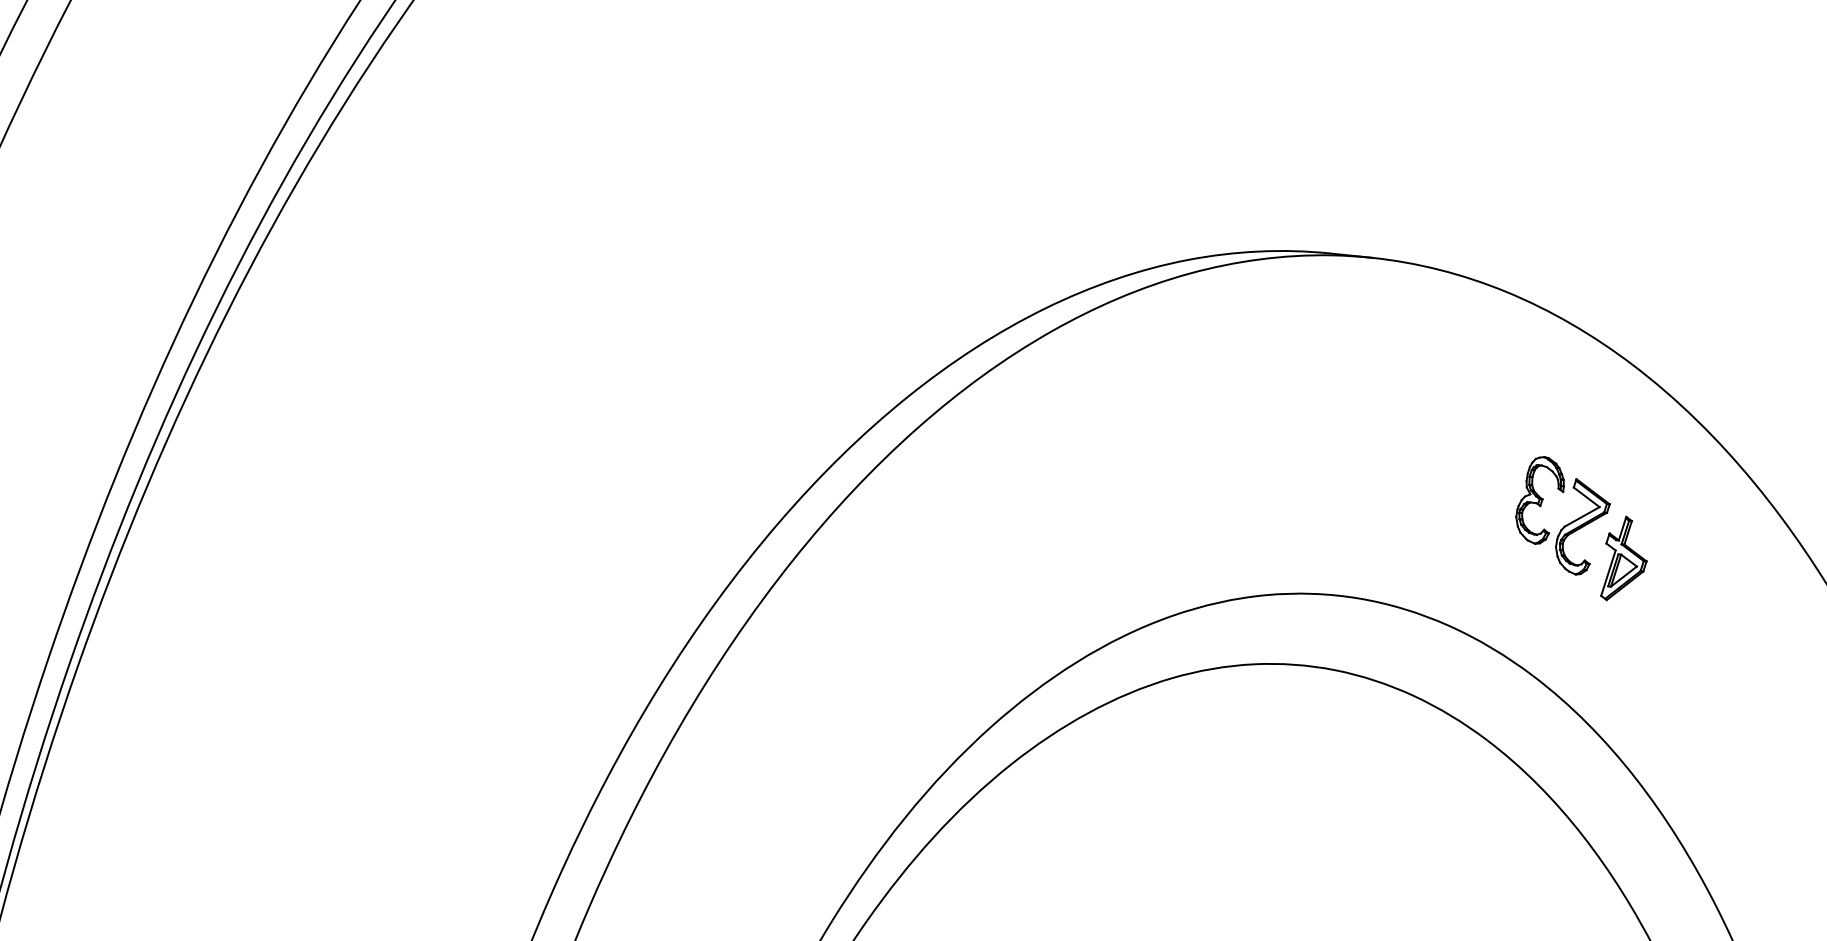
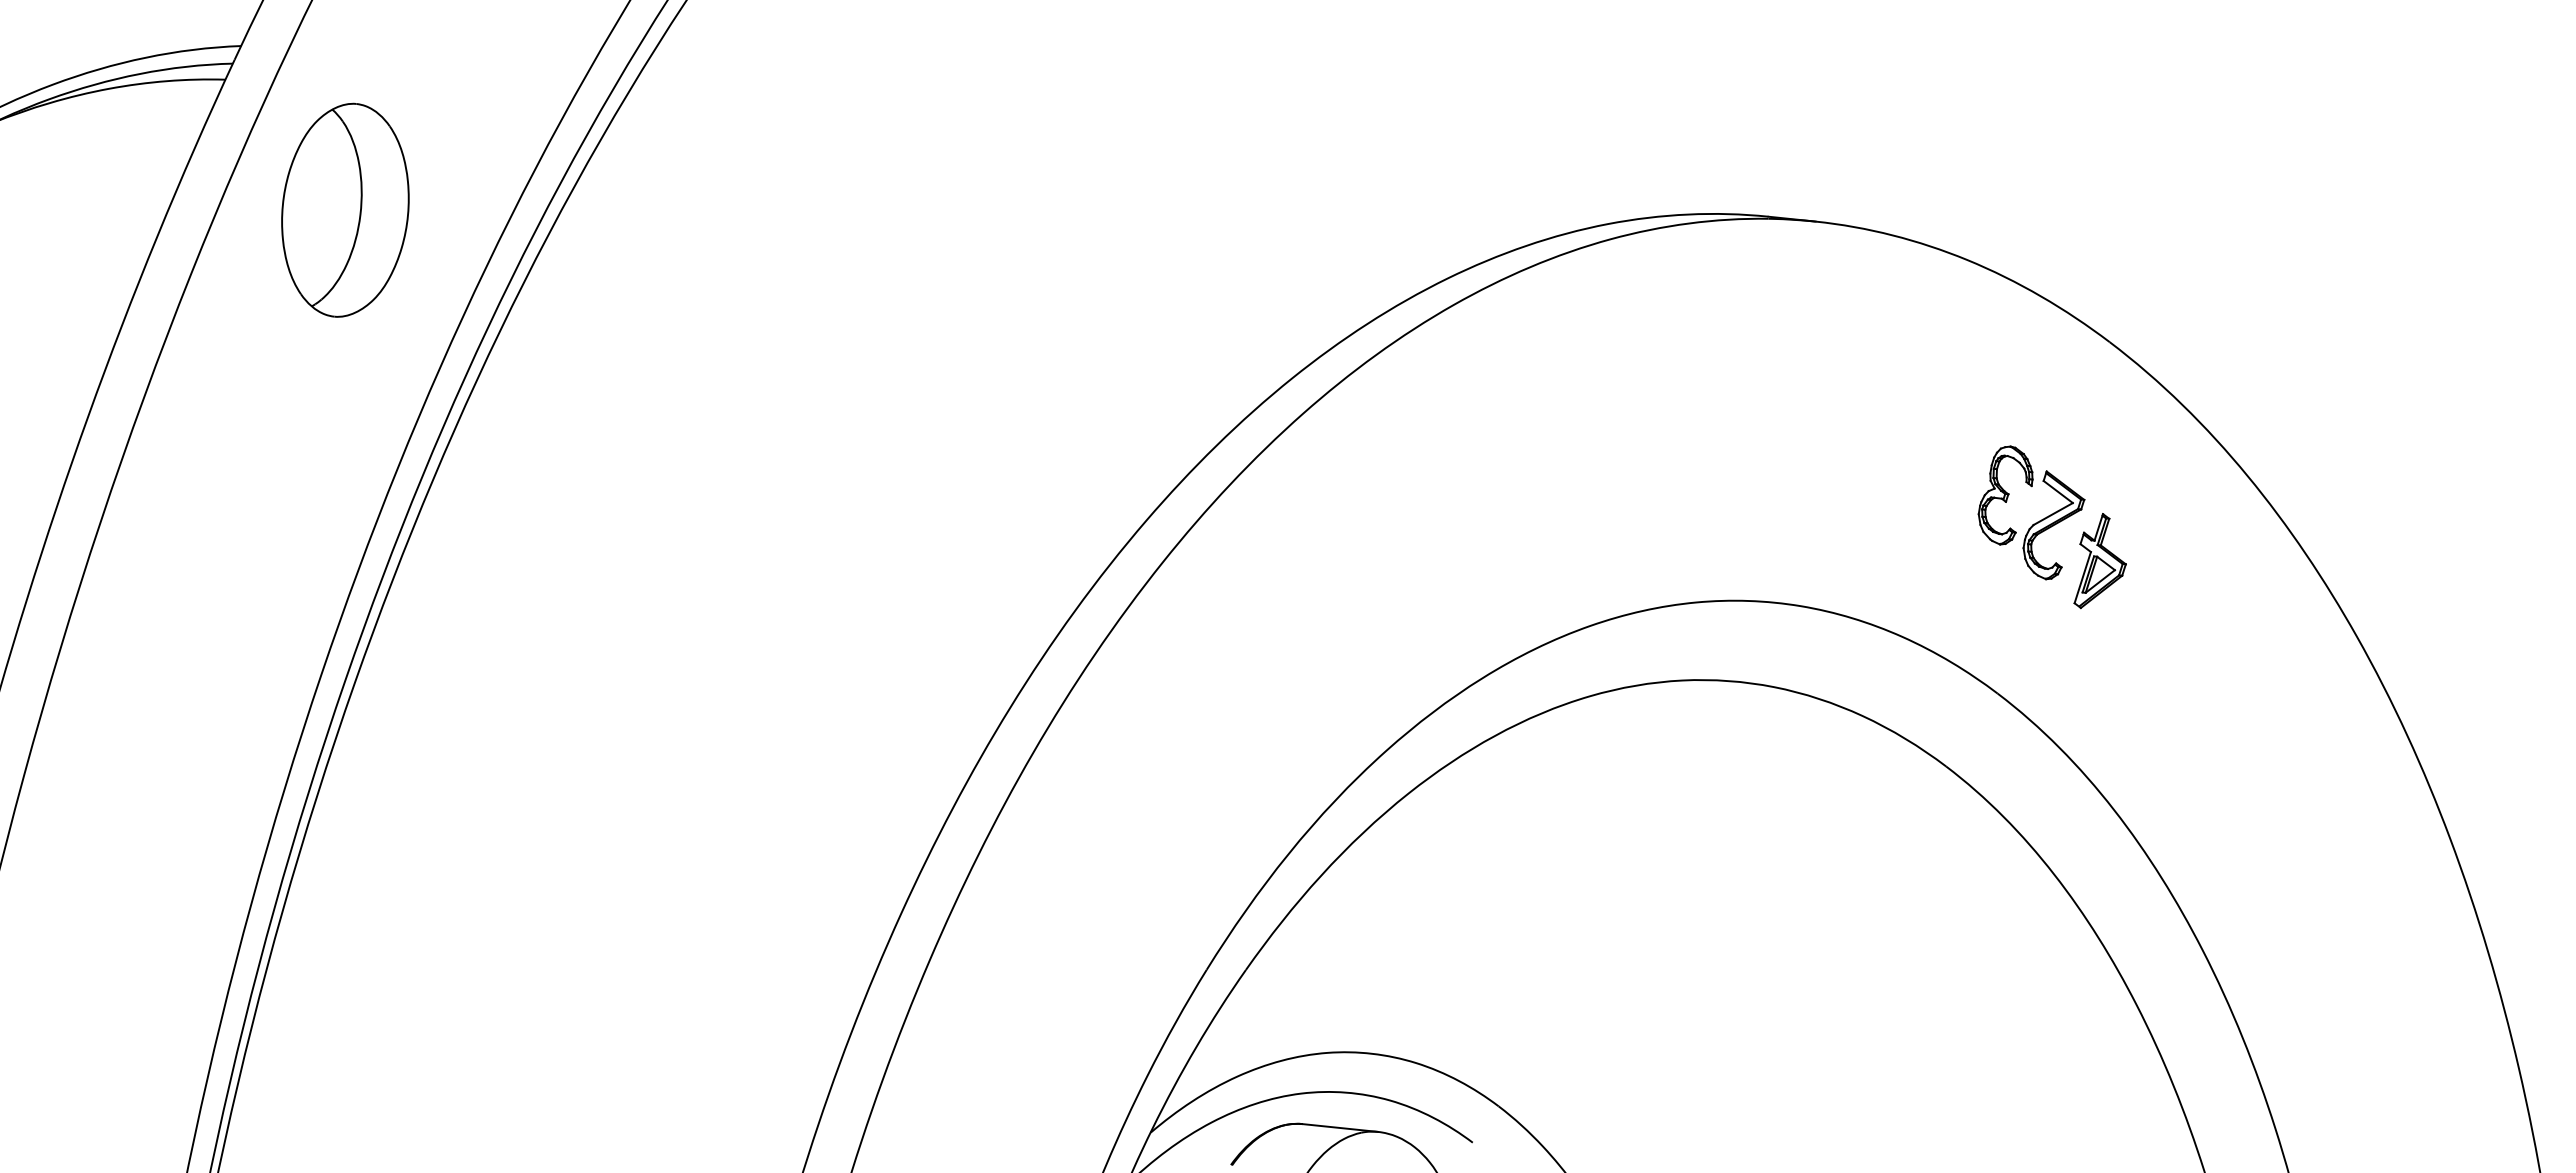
part: (69, 247) -> (345, 209), added

